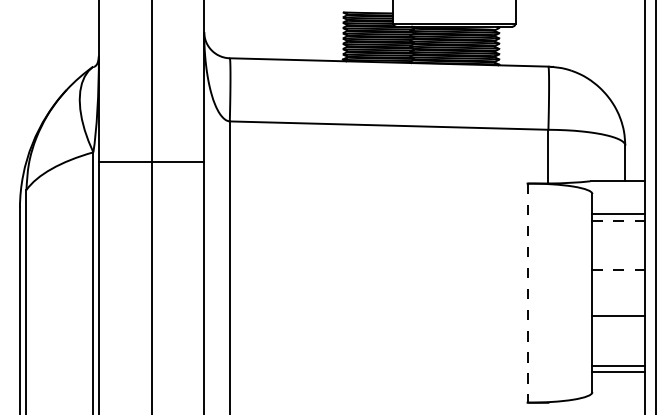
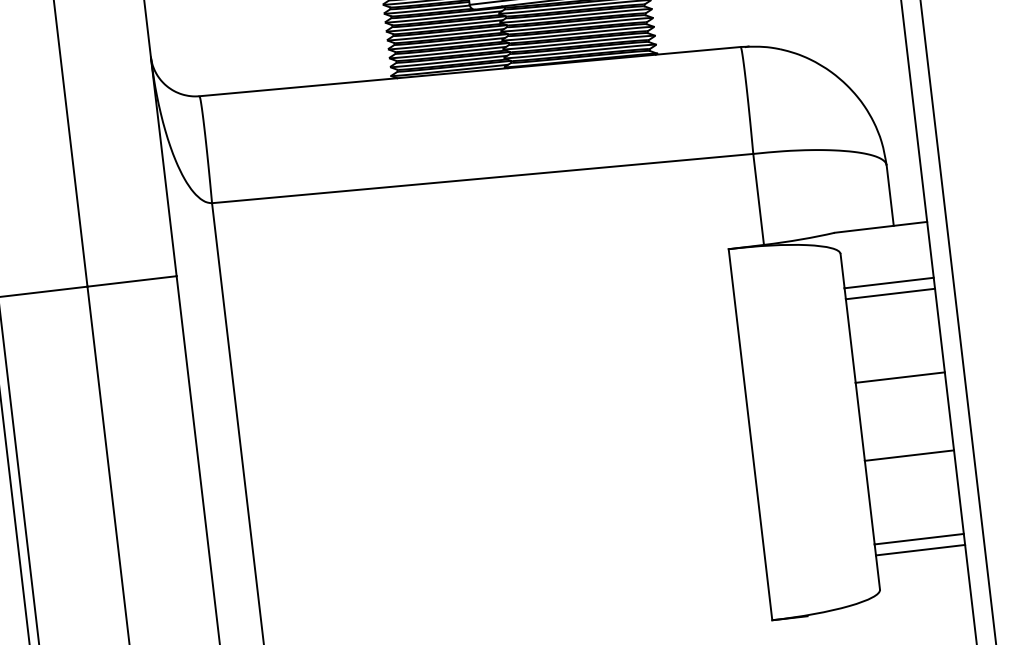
line: (618, 220) -> (890, 293), dashed -> solid
line: (619, 270) -> (901, 378), dashed -> solid
line: (527, 293) -> (750, 435), dashed -> solid

